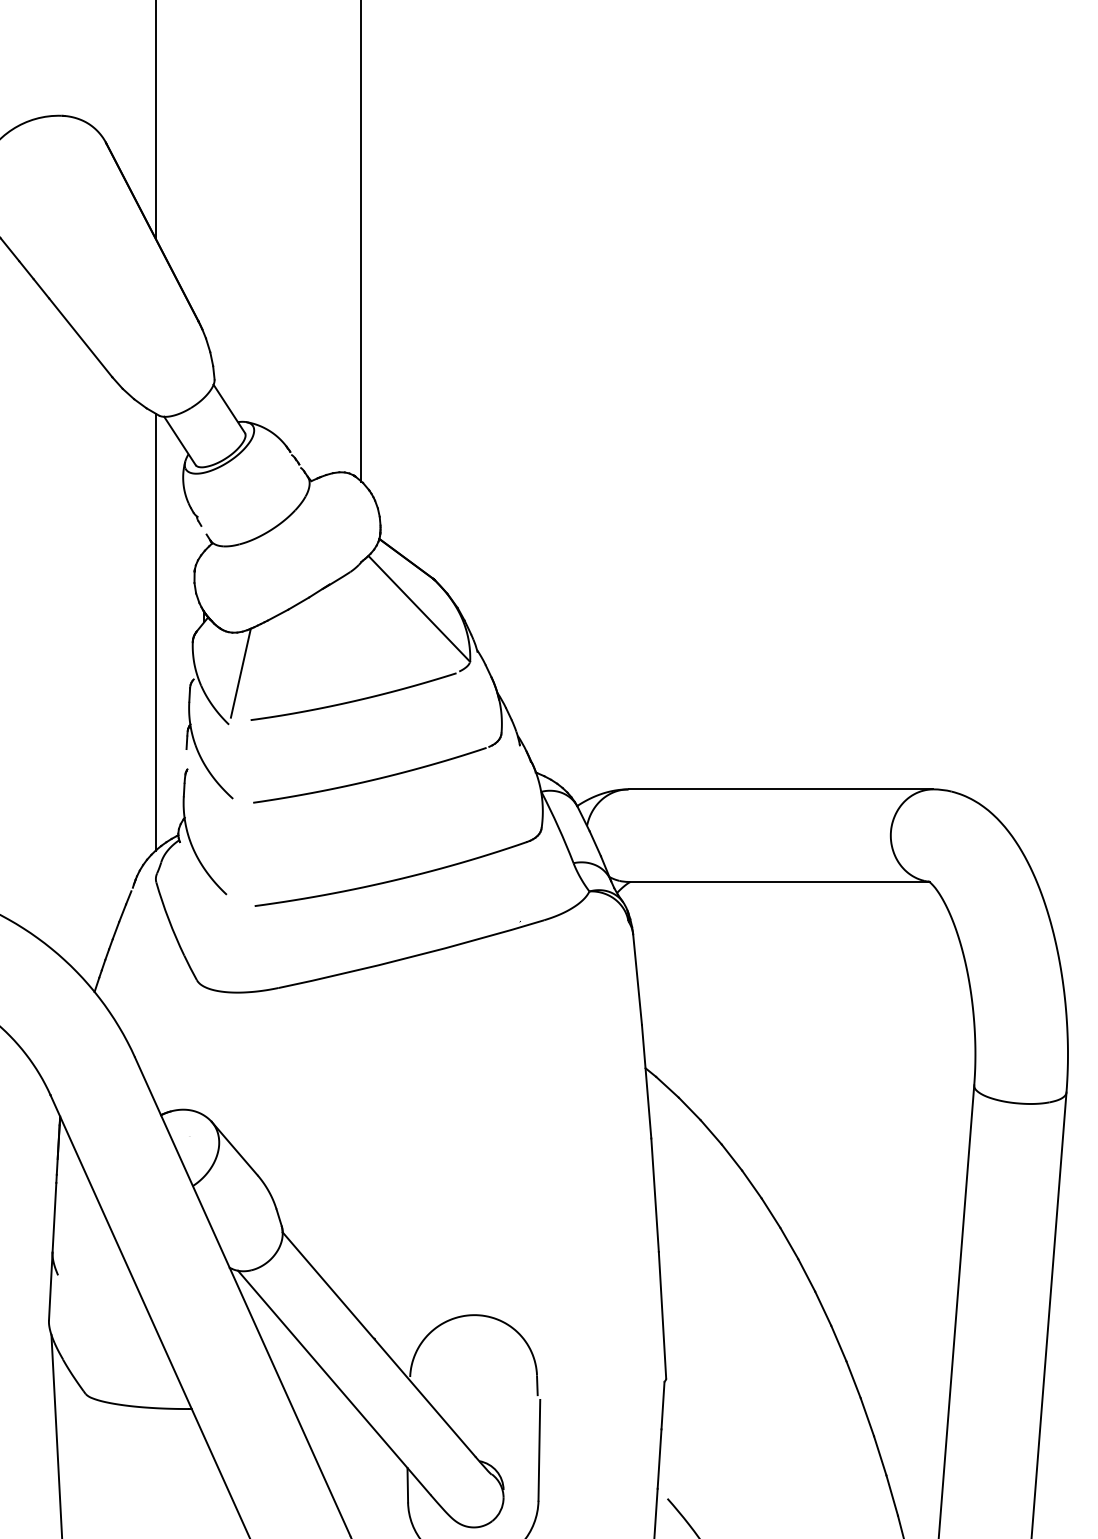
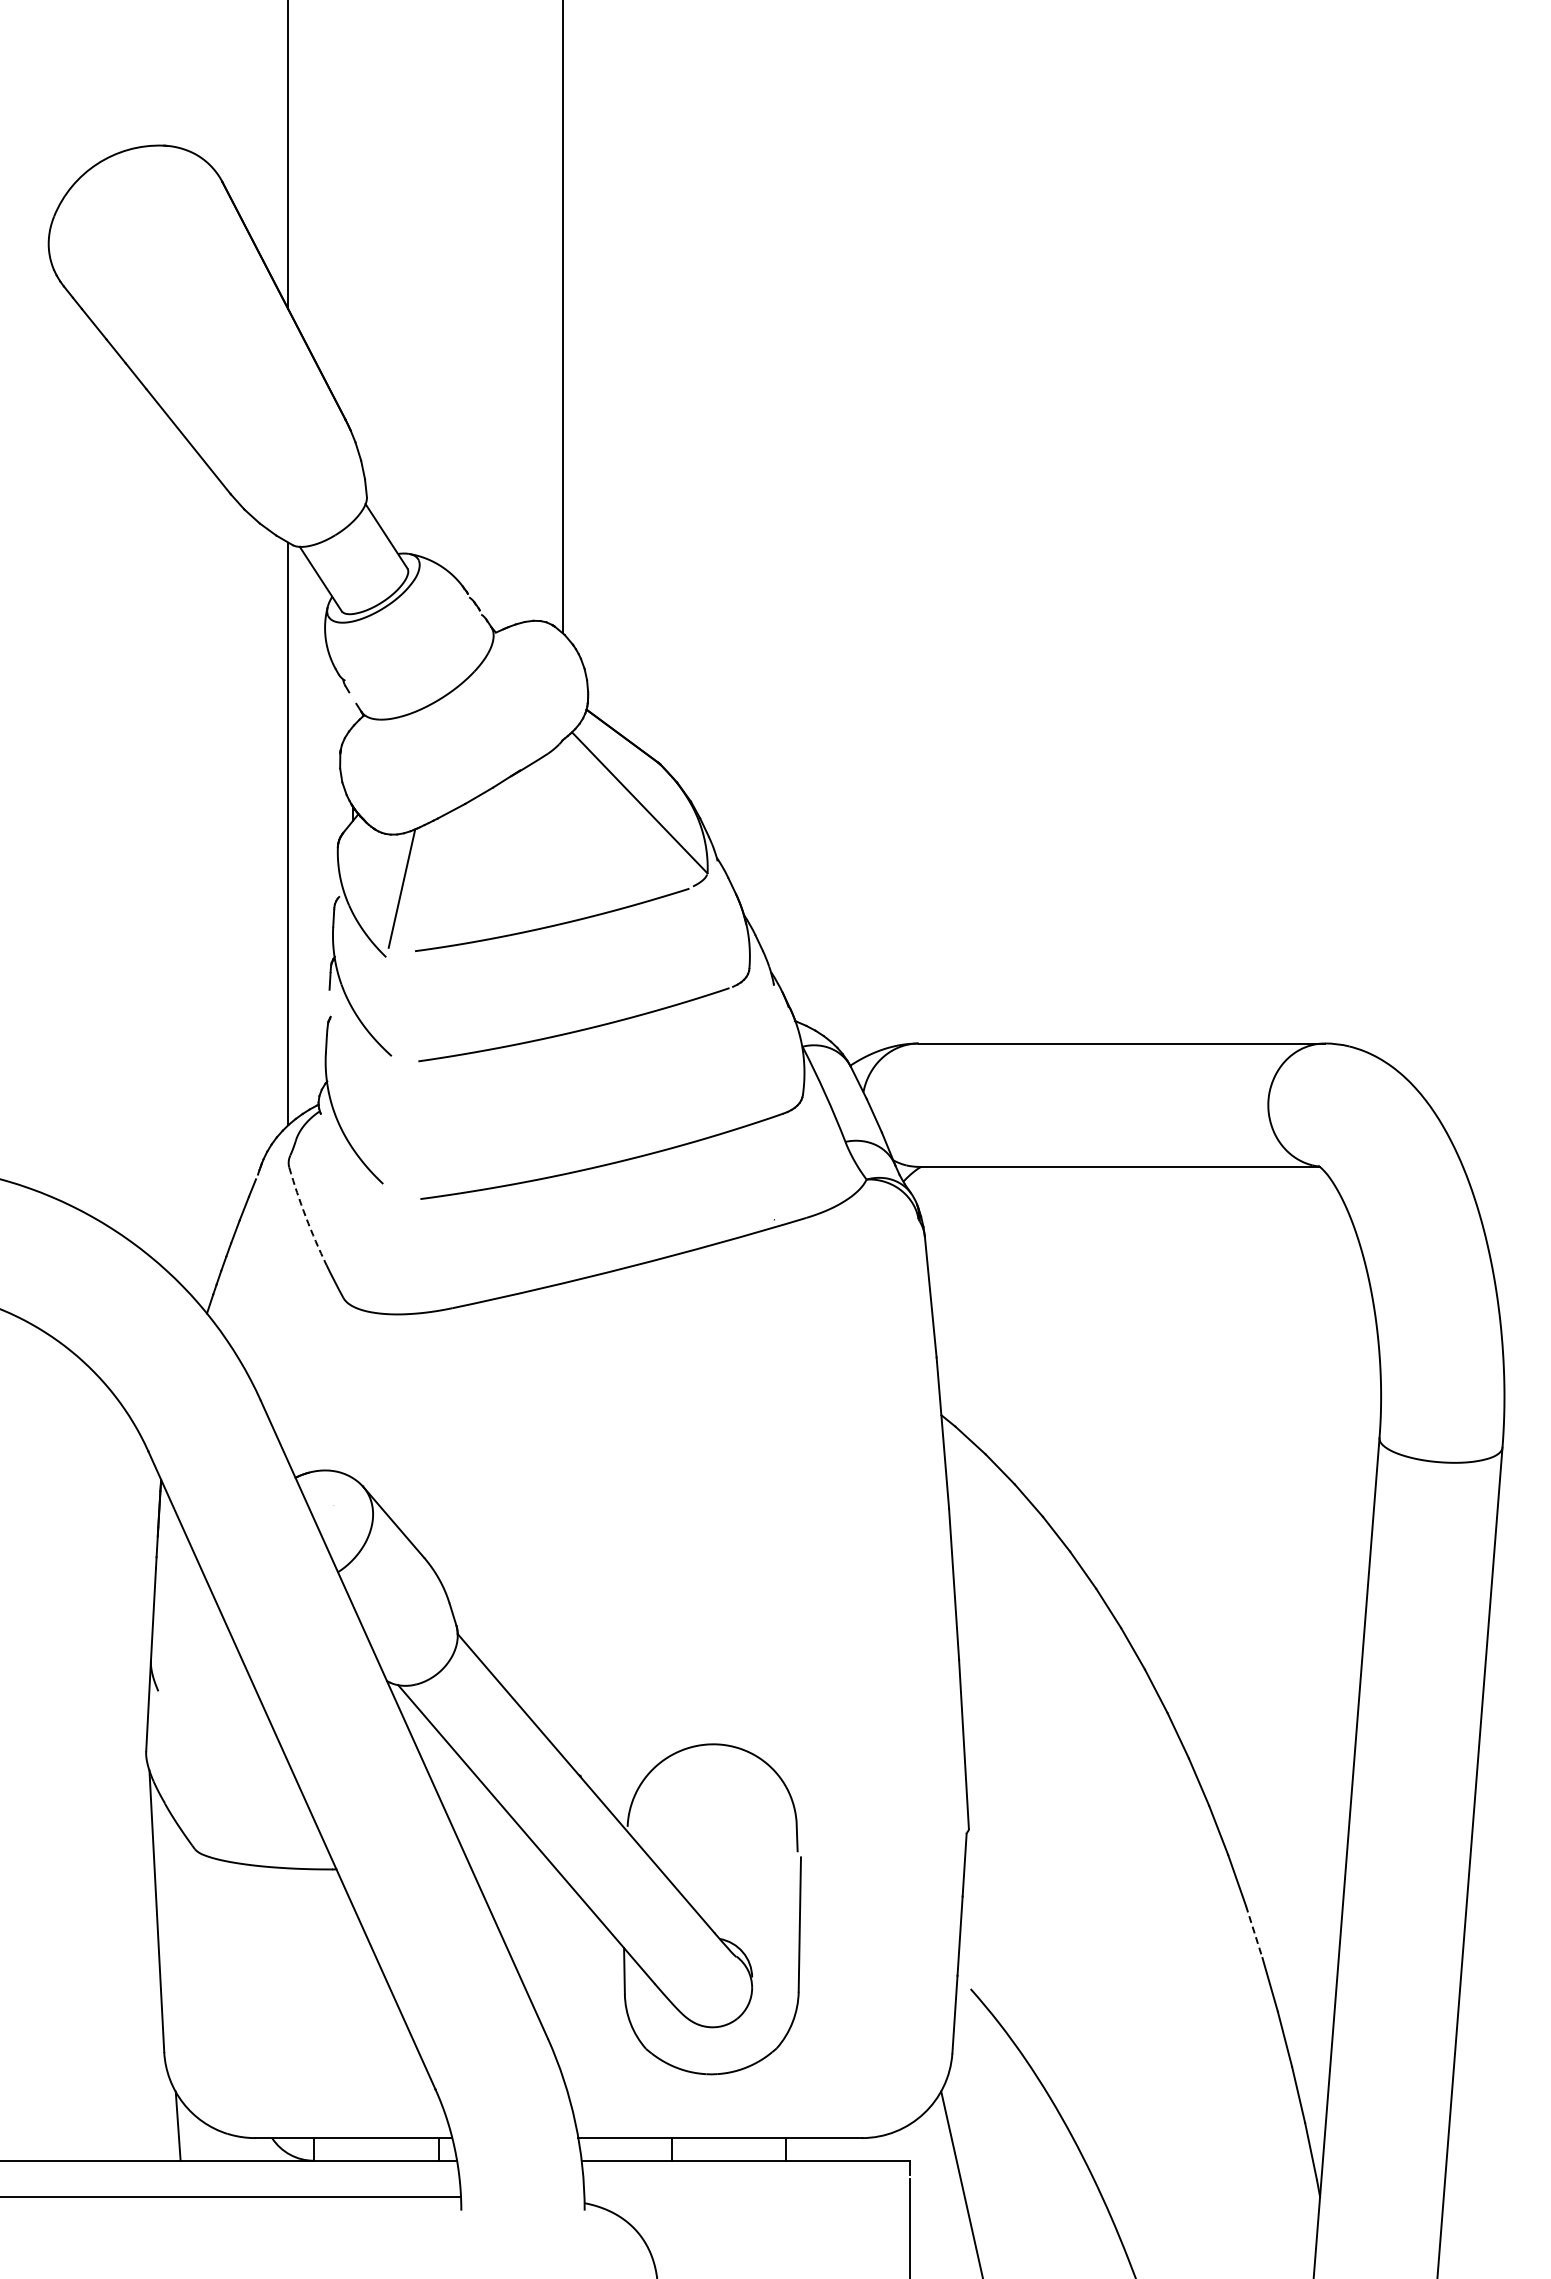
arc: (168, 919) -> (305, 1217), solid -> dashed
line: (880, 1456) -> (1254, 1932), solid -> dashed

